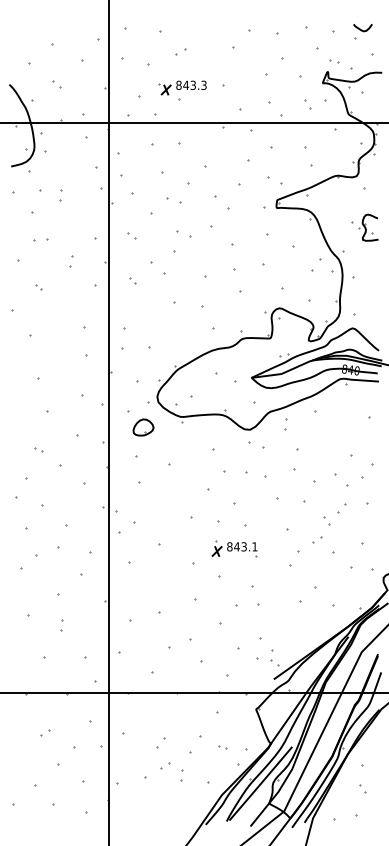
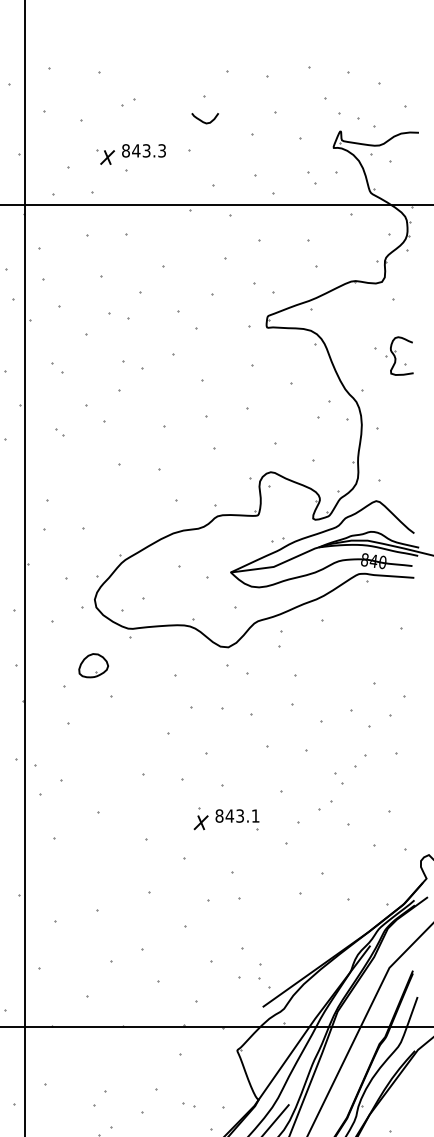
curve: (362, 29) -> (204, 120), moved
part: (334, 61) -> (350, 116), size x1.6
part: (143, 427) -> (93, 665), moved
part: (234, 548) -> (226, 818), moved

